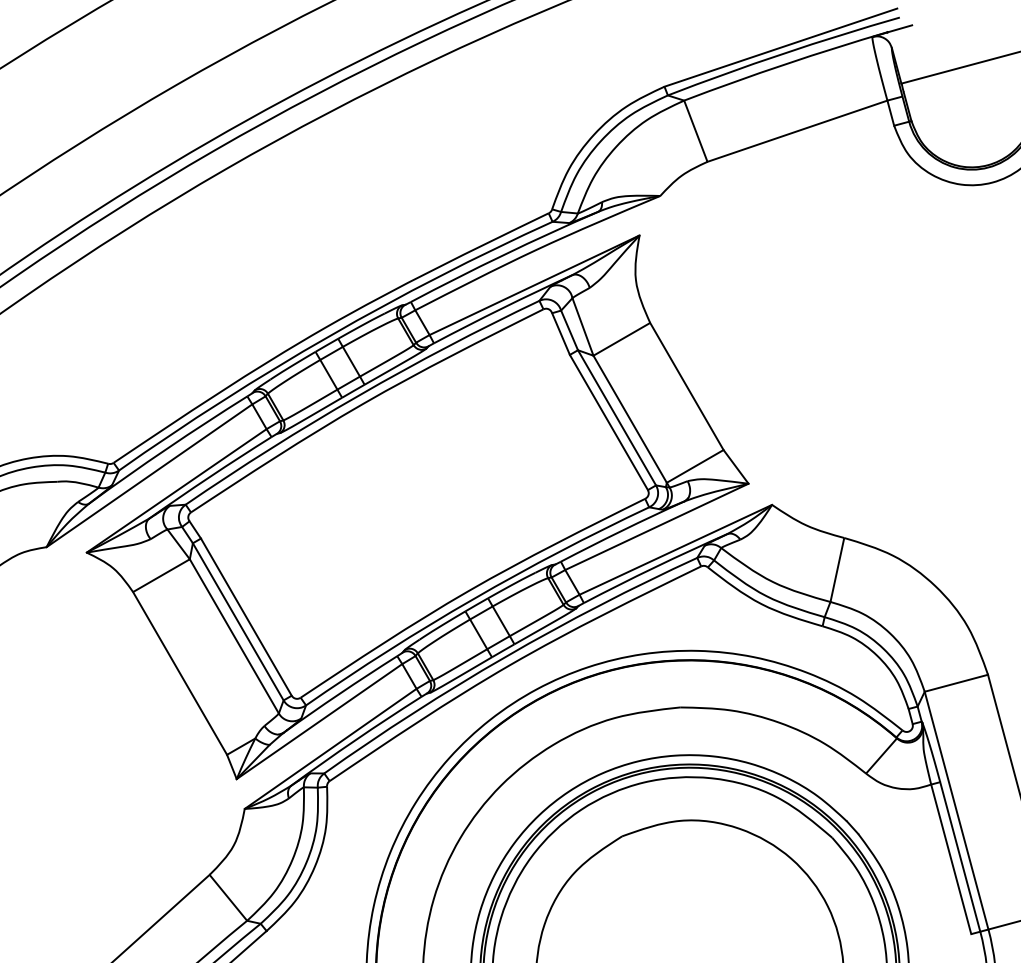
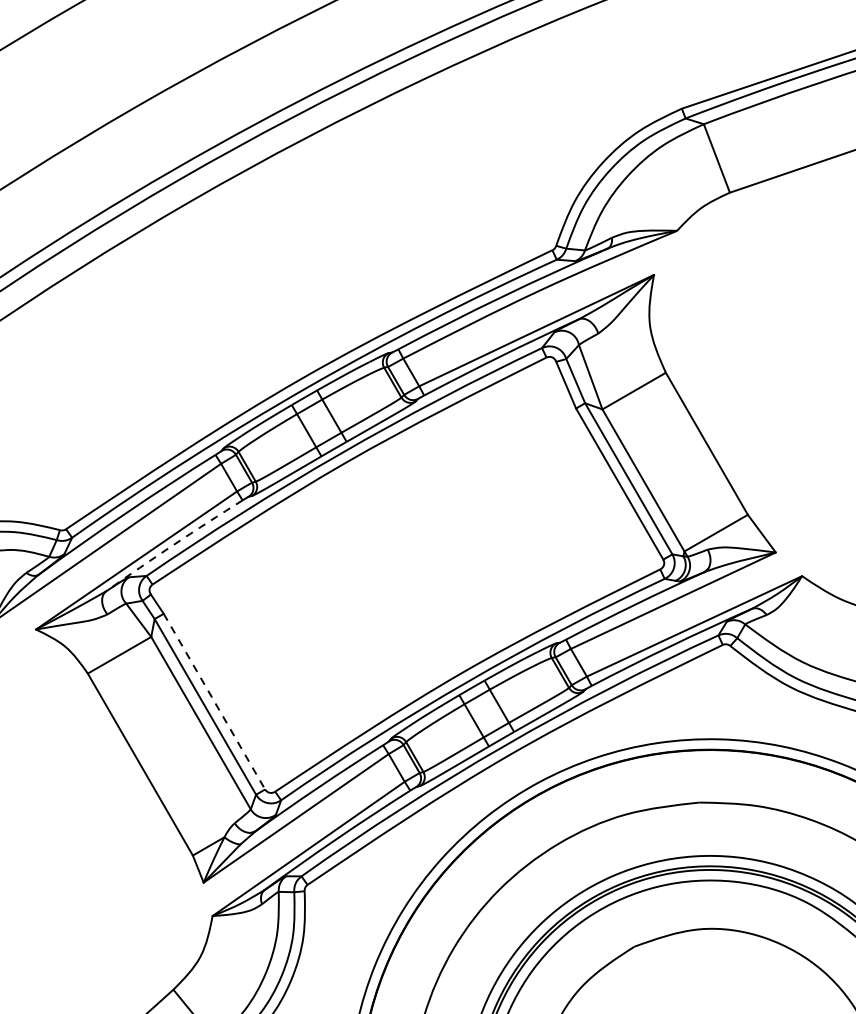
arc: (209, 476) -> (173, 544), solid -> dashed
line: (246, 617) -> (214, 702), solid -> dashed

